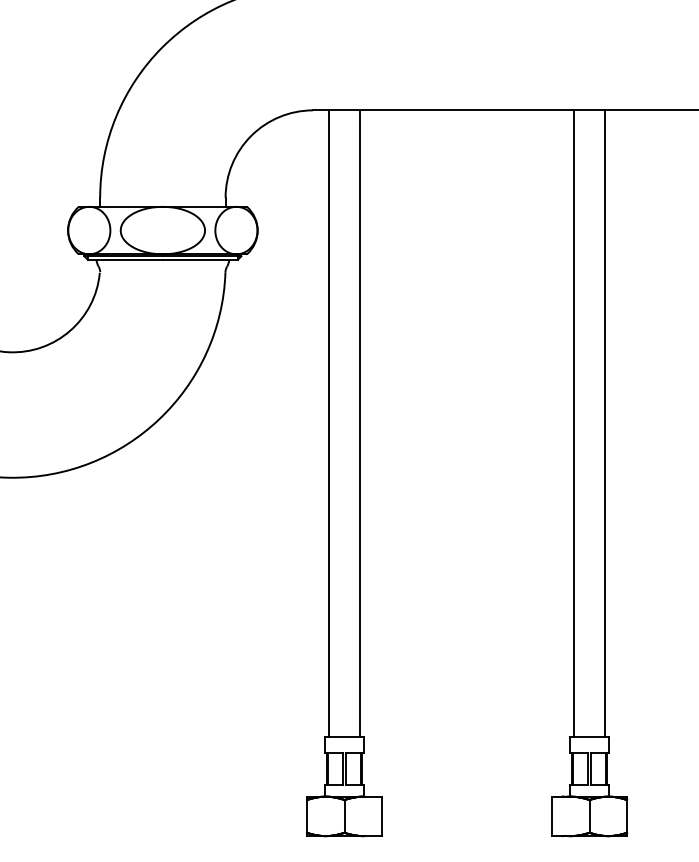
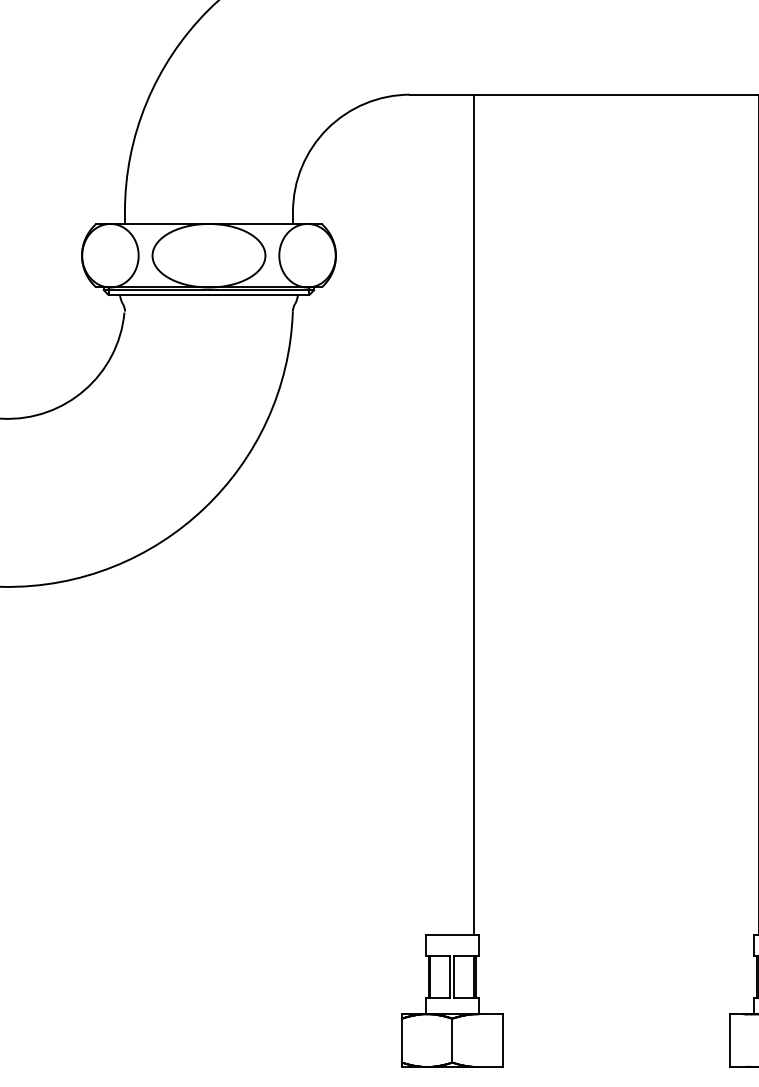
line: (328, 423) -> (430, 514), removed

